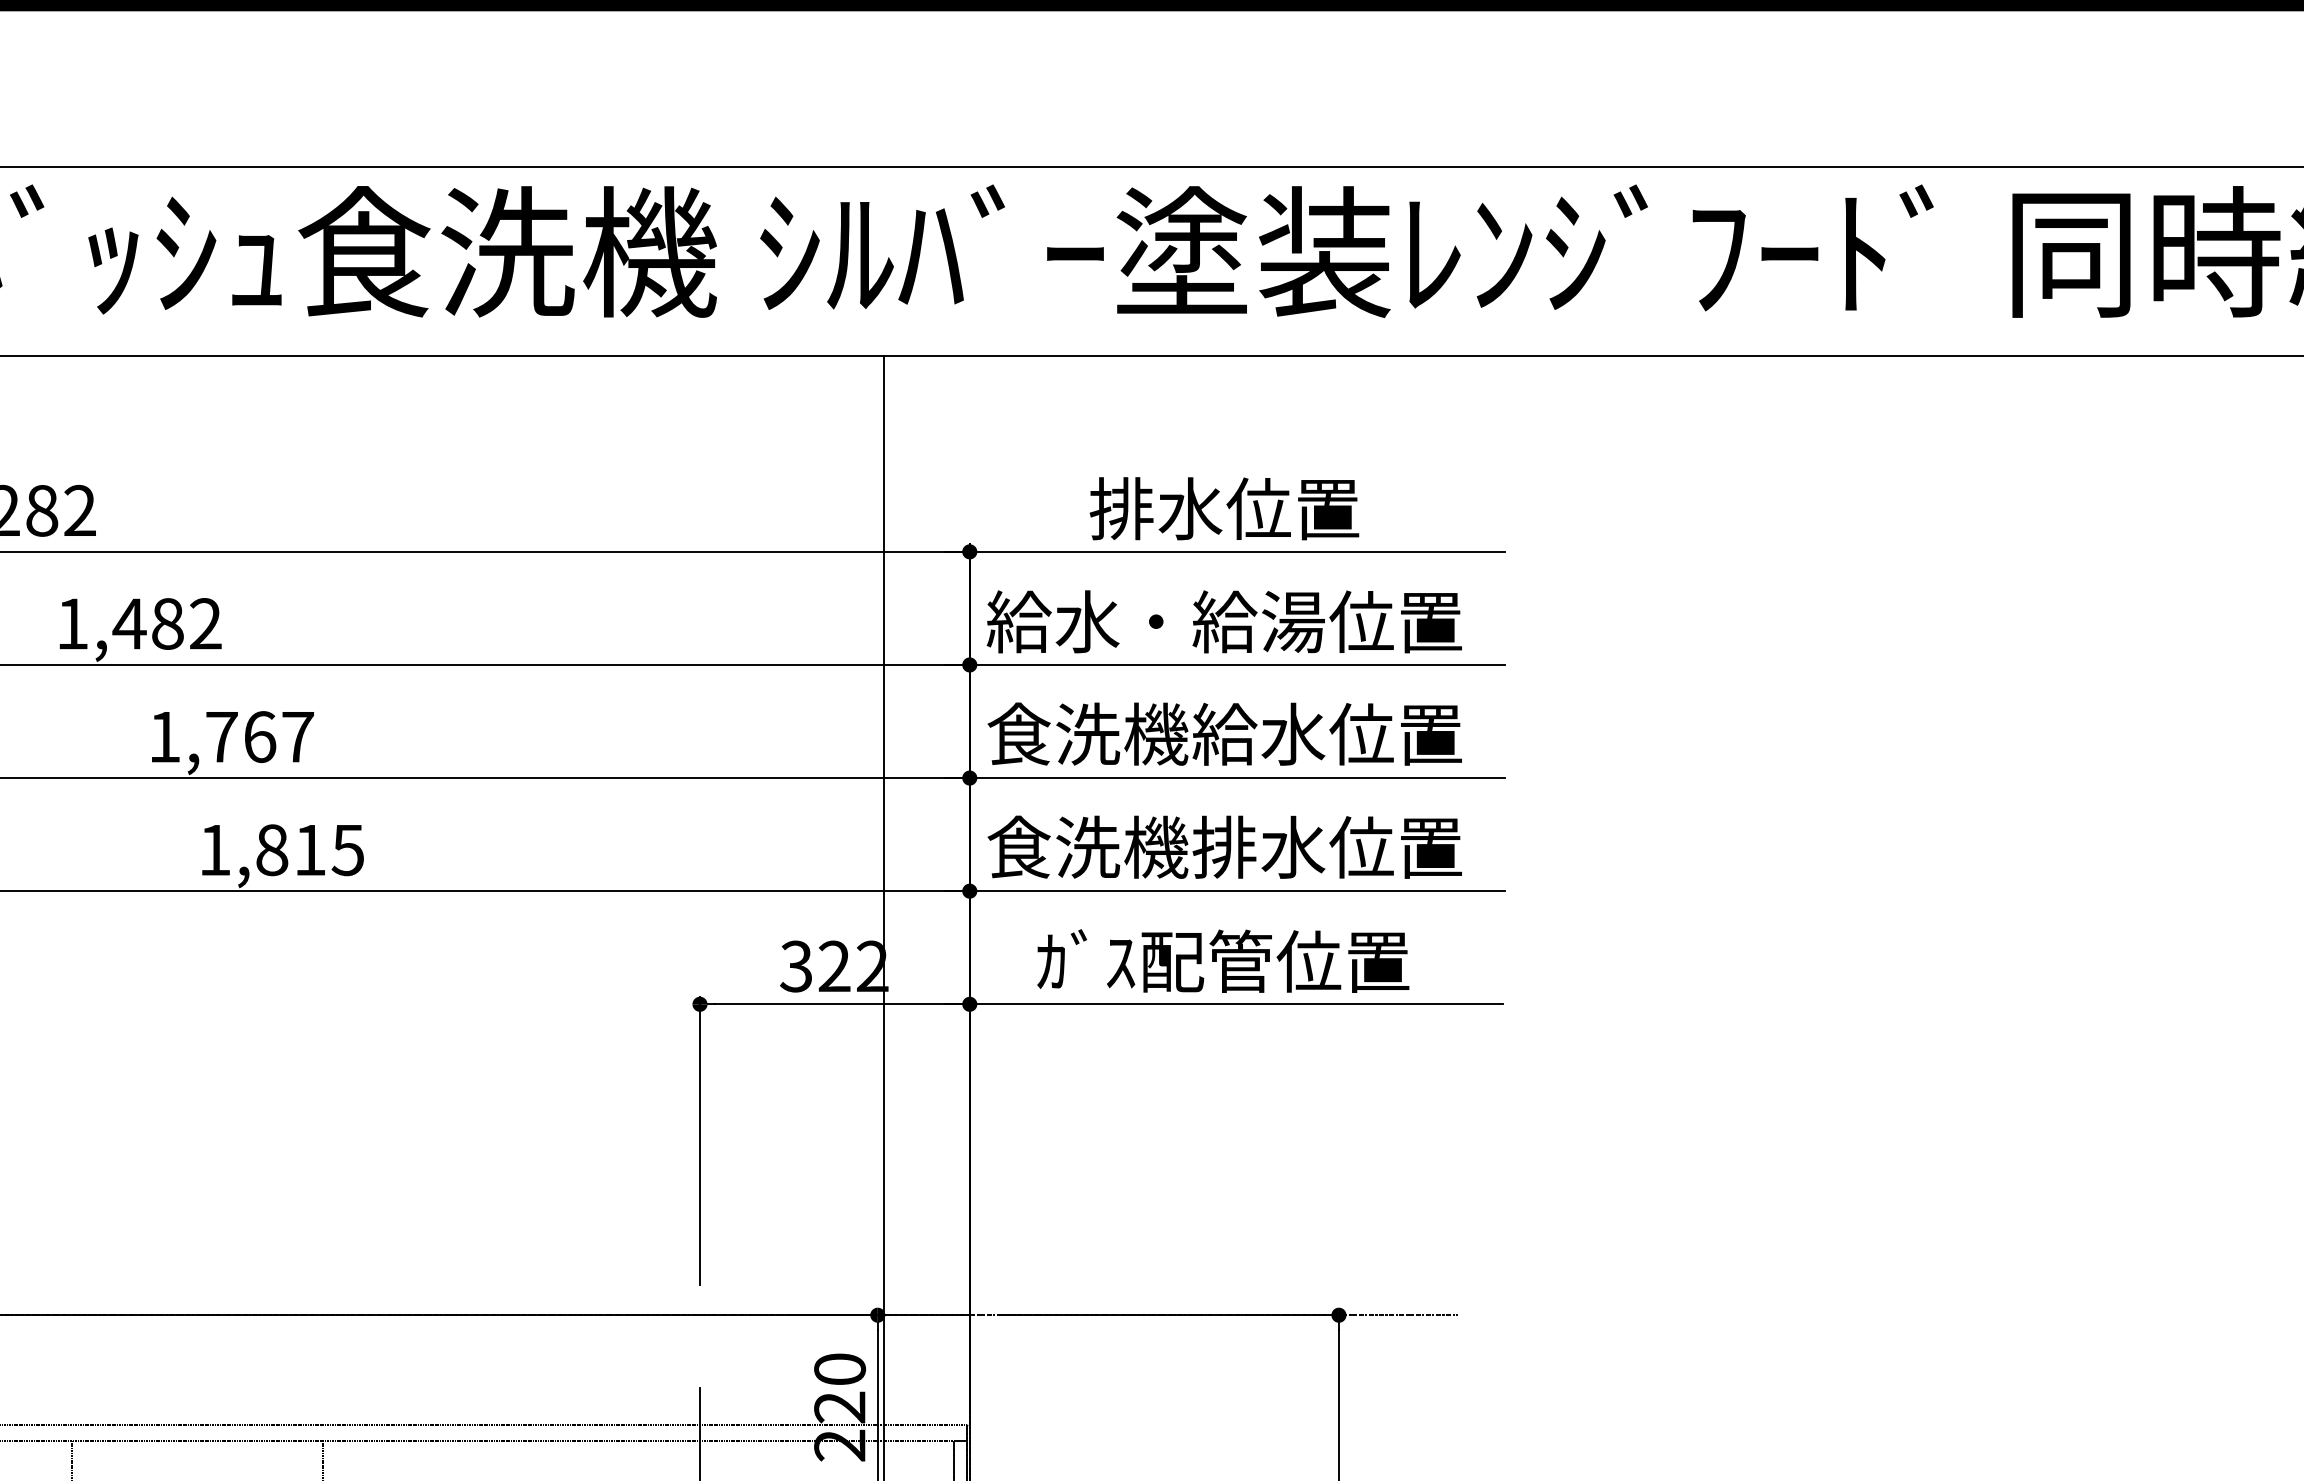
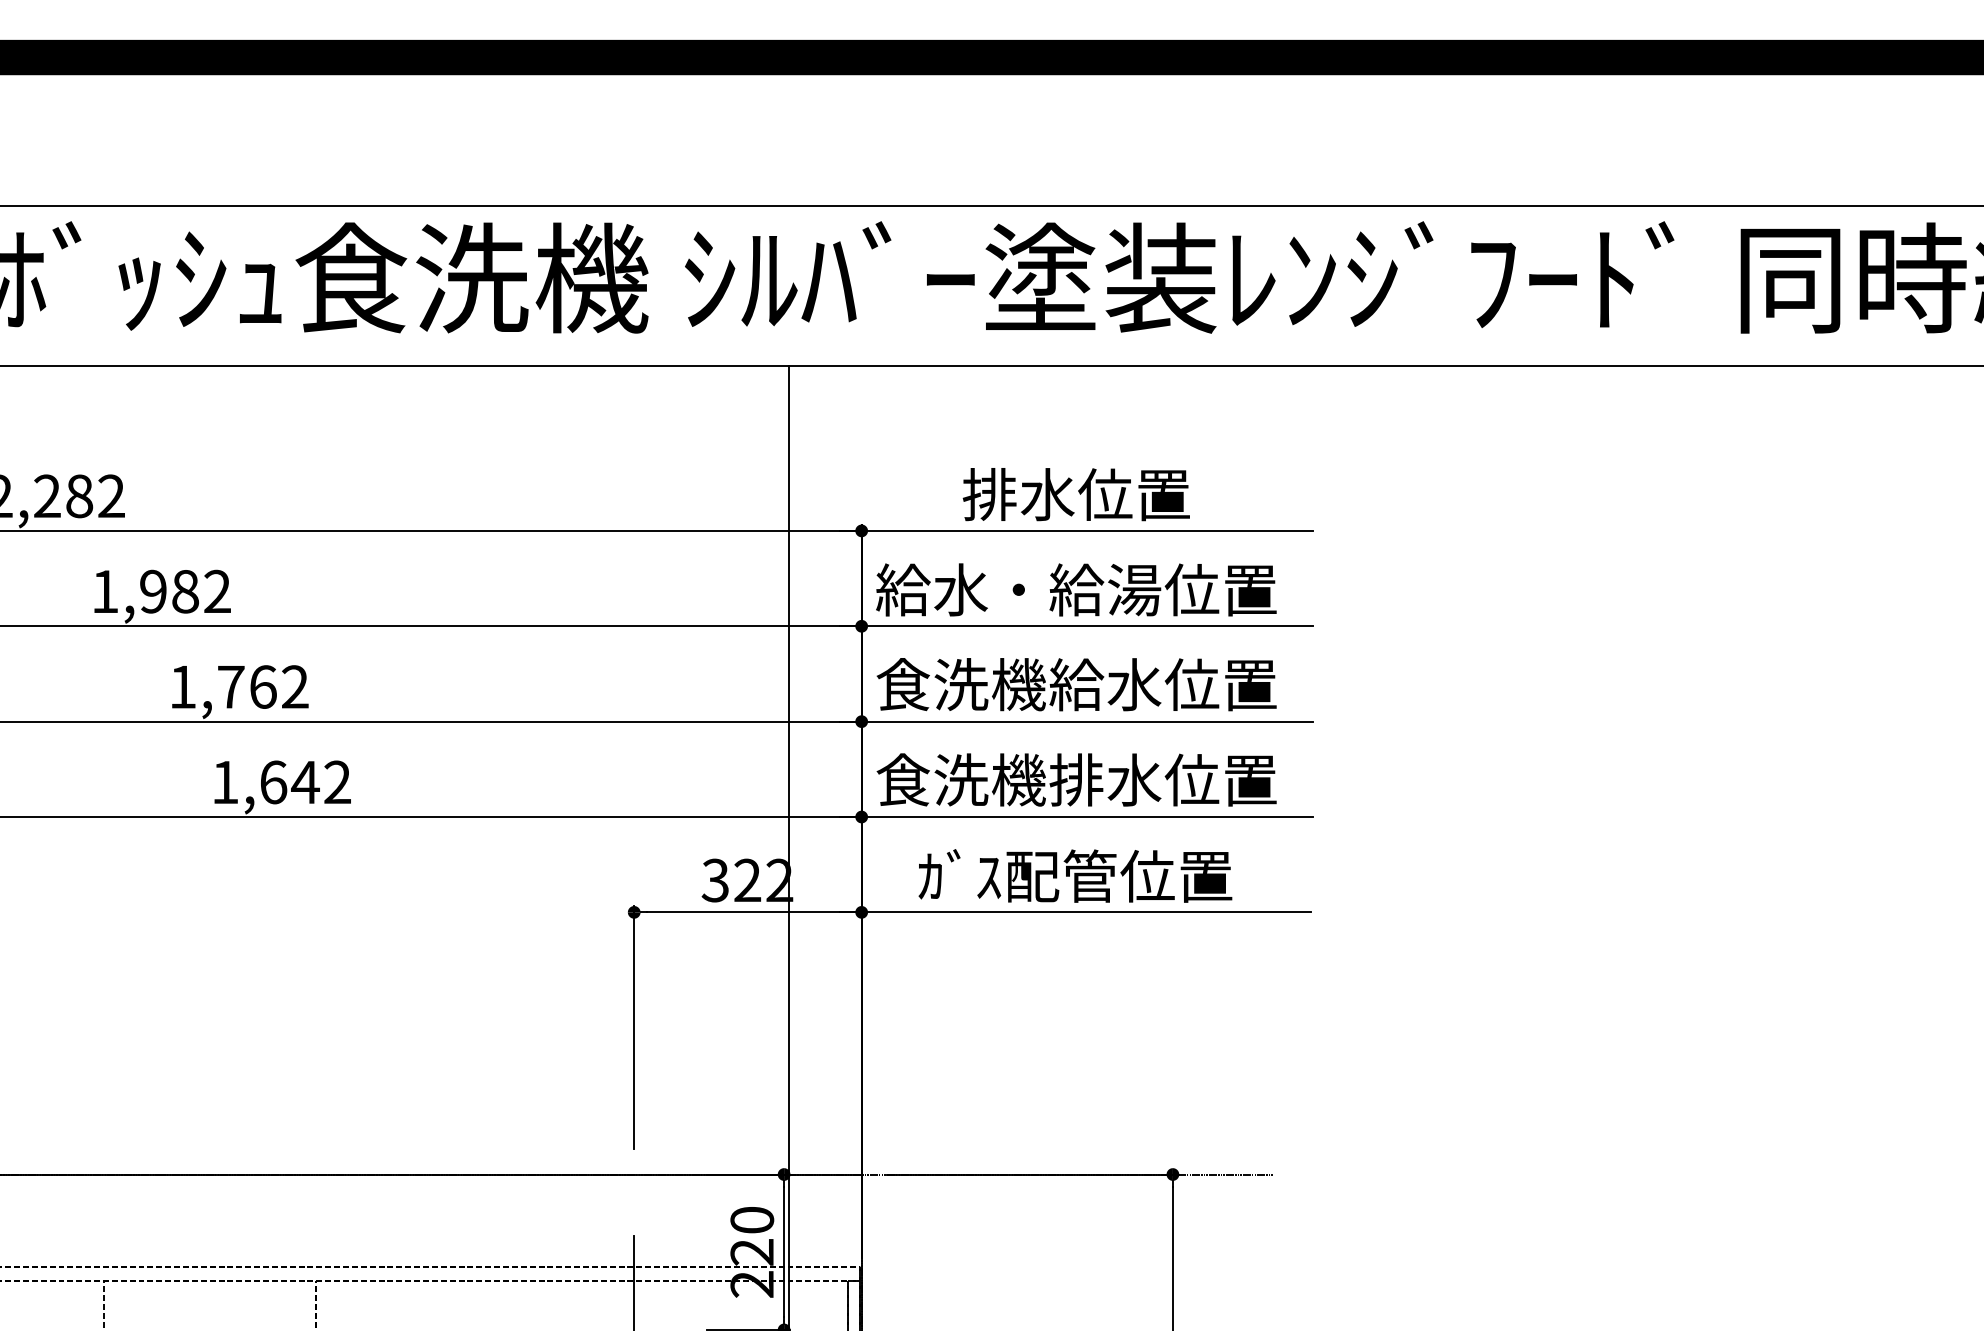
text: (128, 623) -> (152, 591), 1,482 -> 1,982
text: (298, 736) -> (295, 686), 1,767 -> 1,762
text: (310, 850) -> (305, 782), 1,815 -> 1,642

